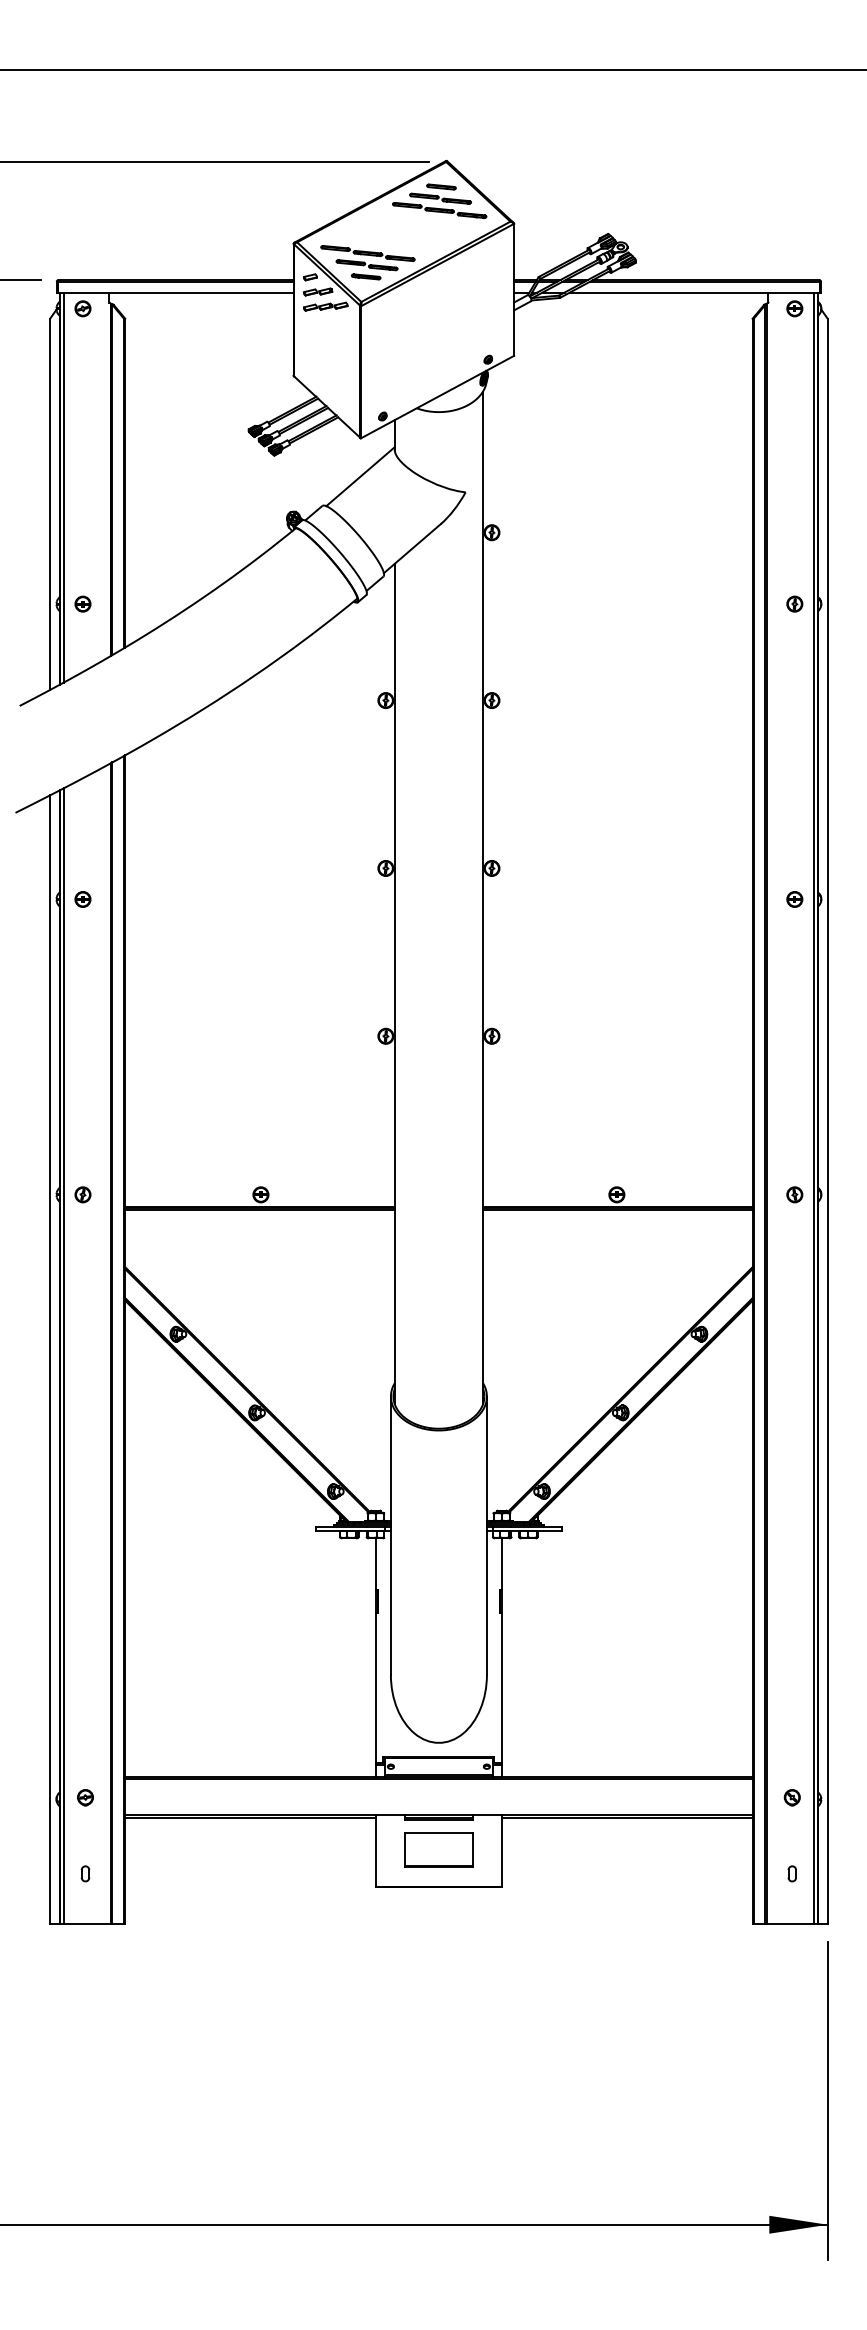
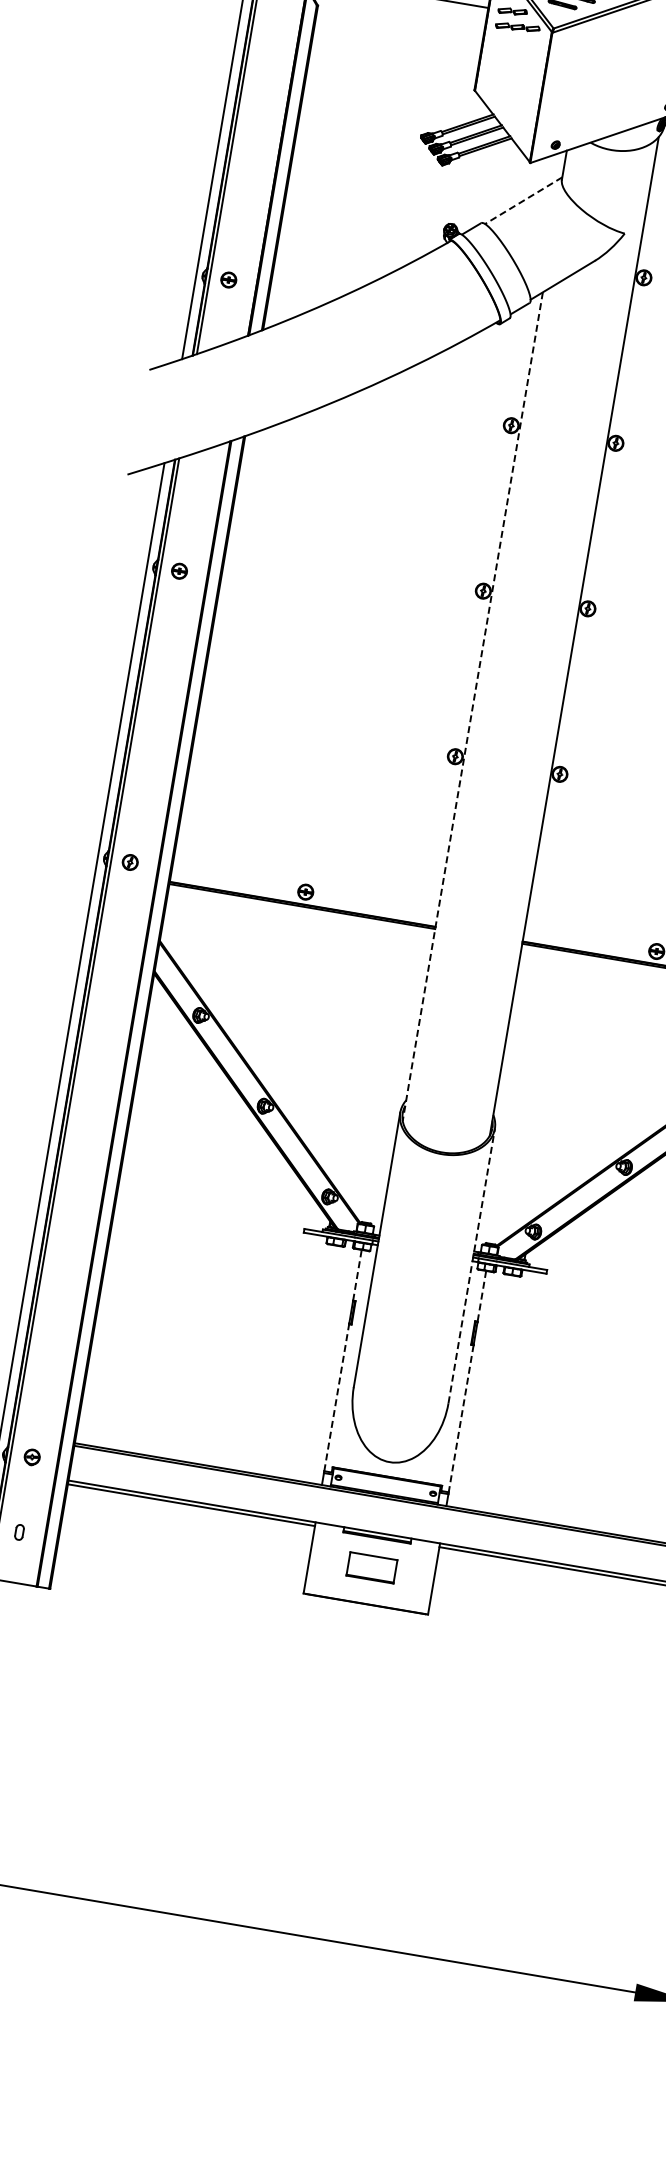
line: (360, 477) -> (523, 201), solid -> dashed
line: (394, 984) -> (472, 707), solid -> dashed
line: (486, 1535) -> (471, 1265), solid -> dashed
line: (375, 1564) -> (357, 1275), solid -> dashed
line: (502, 1564) -> (482, 1296), solid -> dashed
line: (375, 1688) -> (336, 1398), solid -> dashed
line: (502, 1688) -> (461, 1419), solid -> dashed
part: (438, 1849) -> (371, 1567), size x0.7

